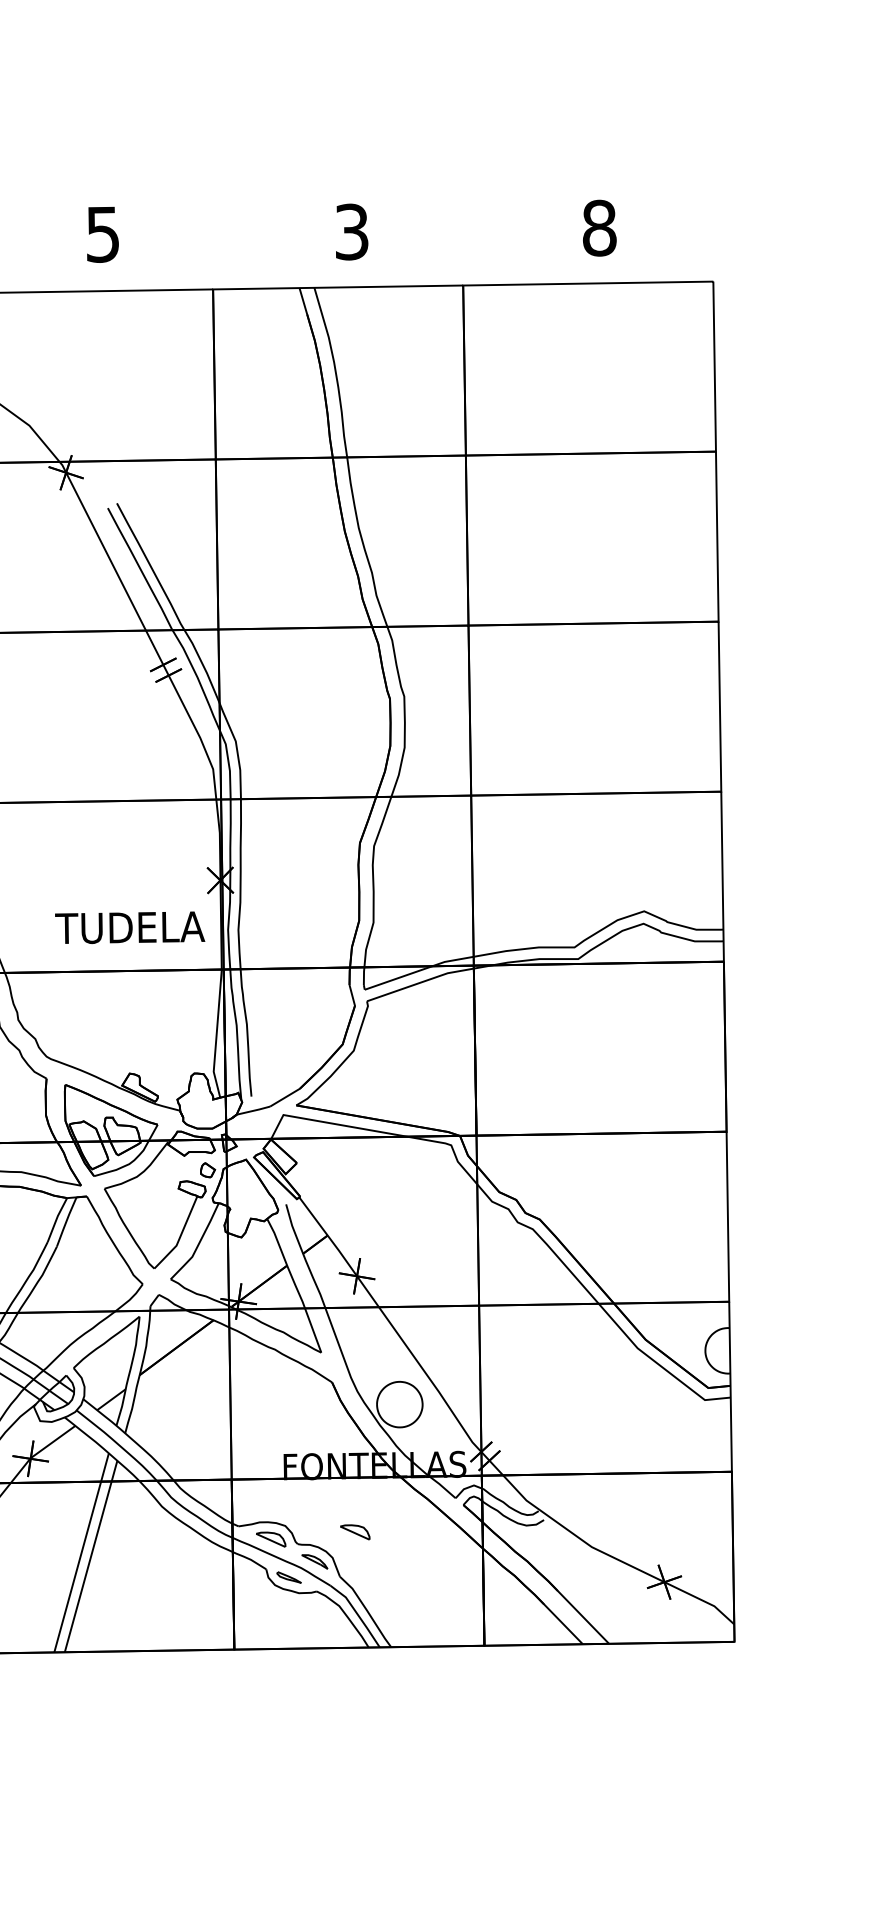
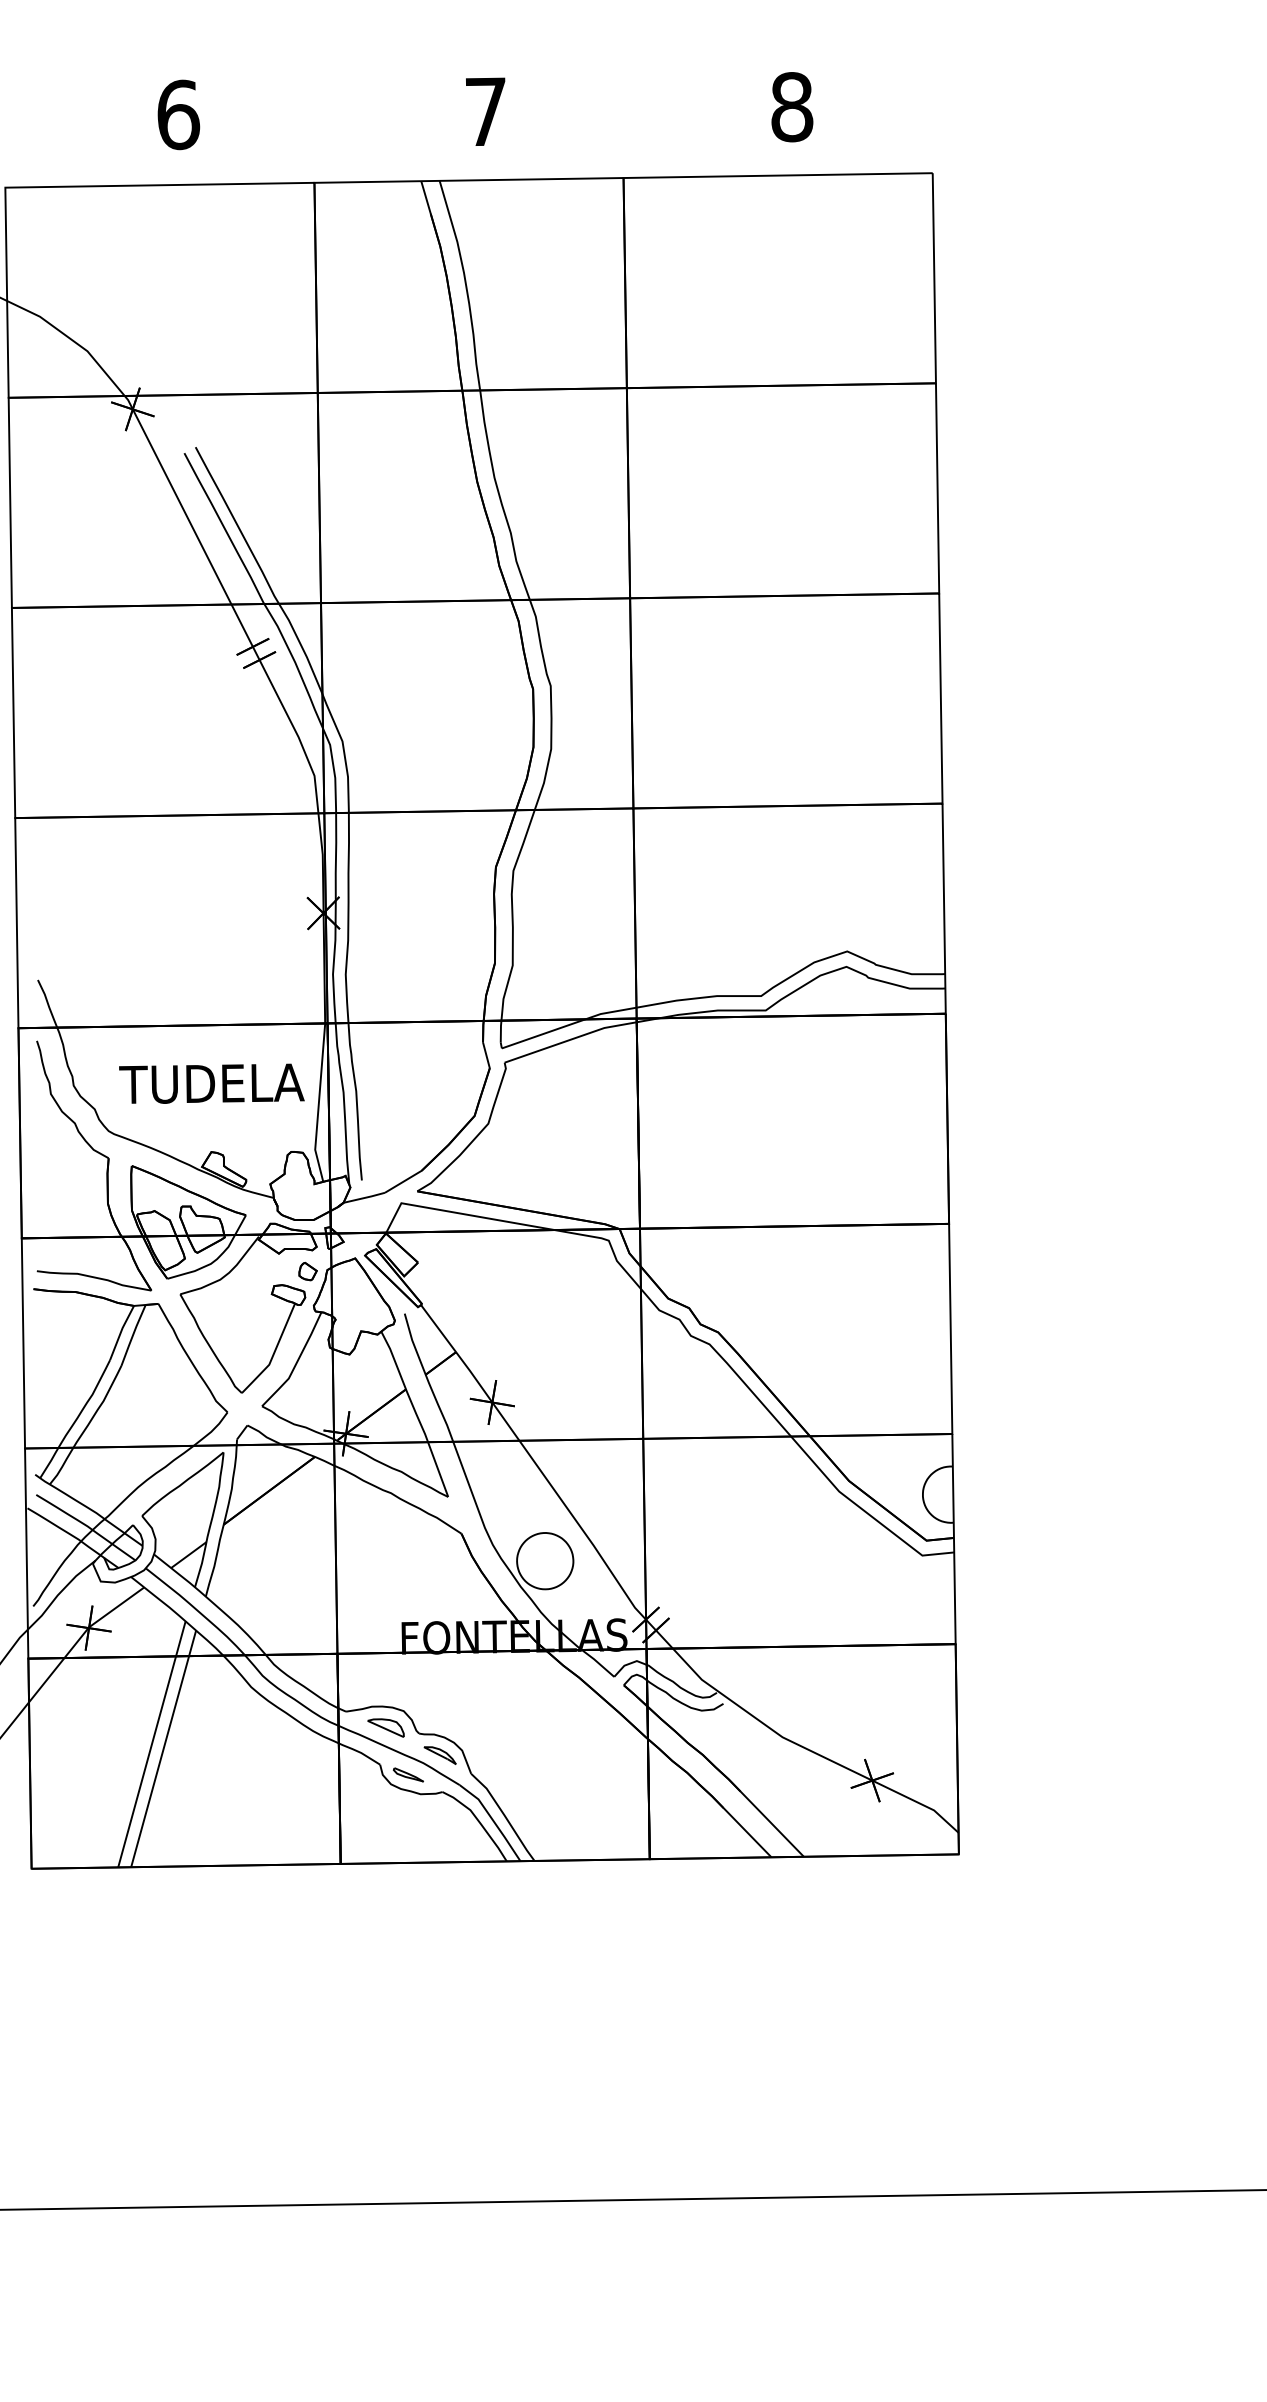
text: (352, 231) -> (486, 111), 3 -> 7
text: (103, 234) -> (178, 114), 5 -> 6
text: (129, 927) -> (211, 1083), moved
part: (354, 1531) -> (489, 1718), removed

